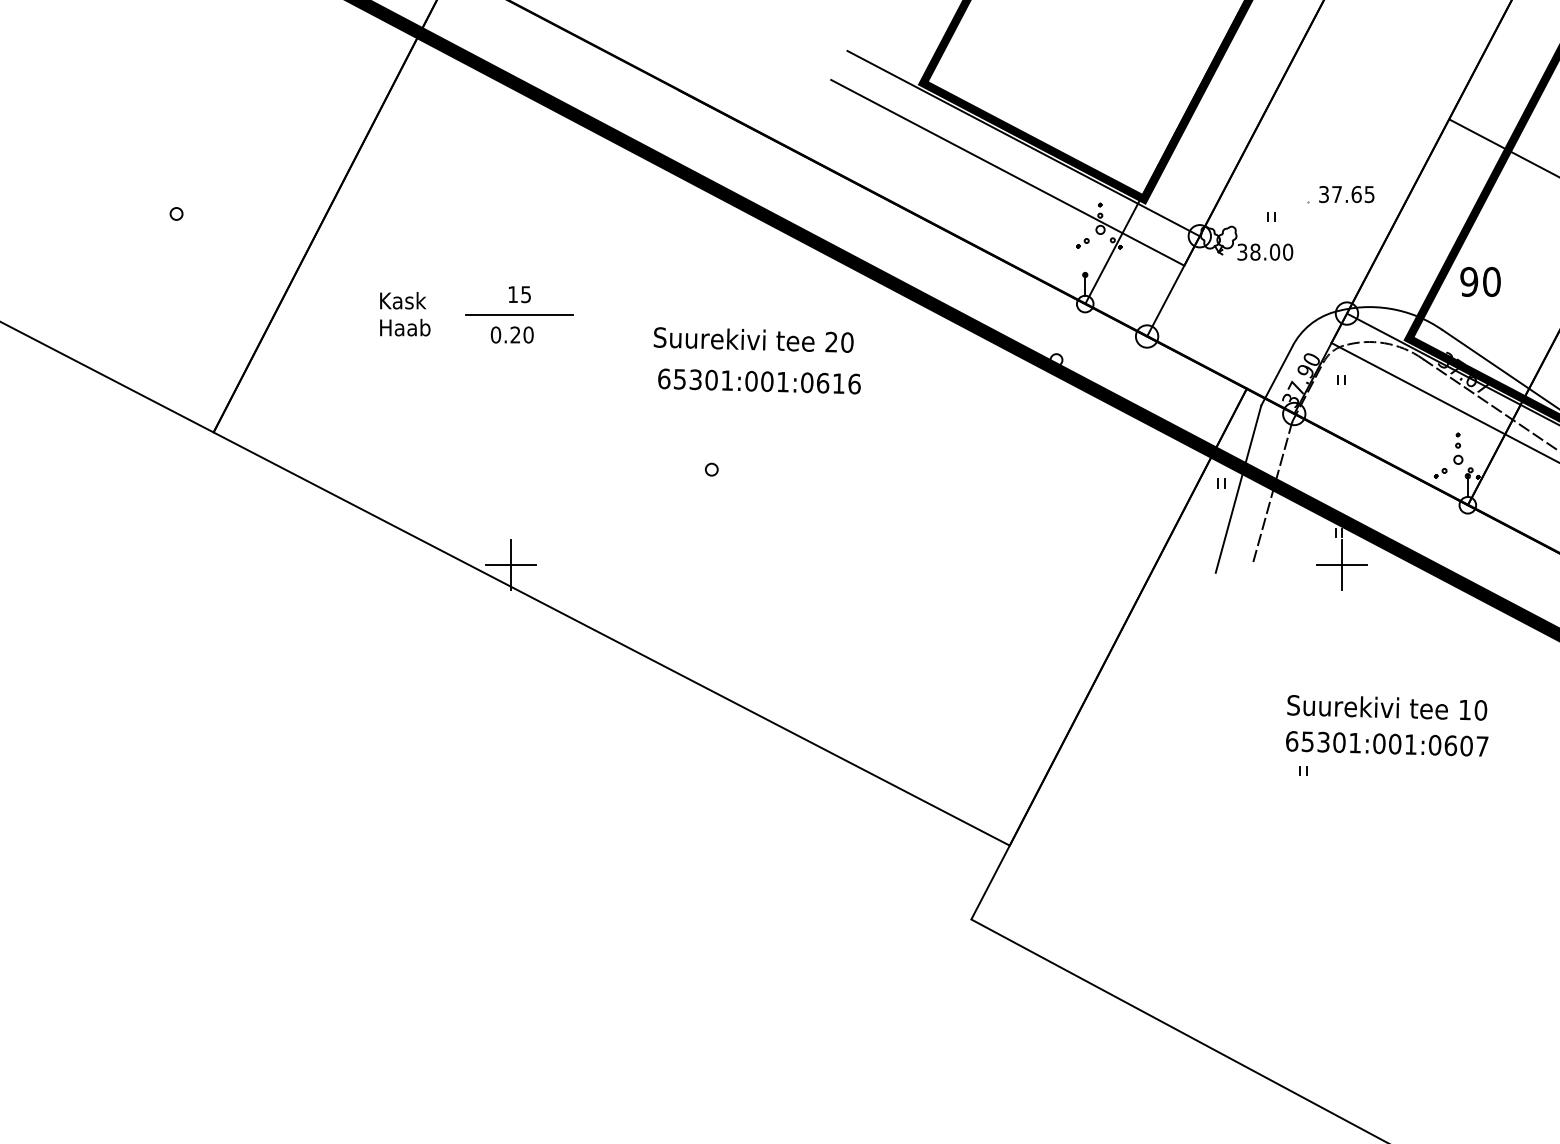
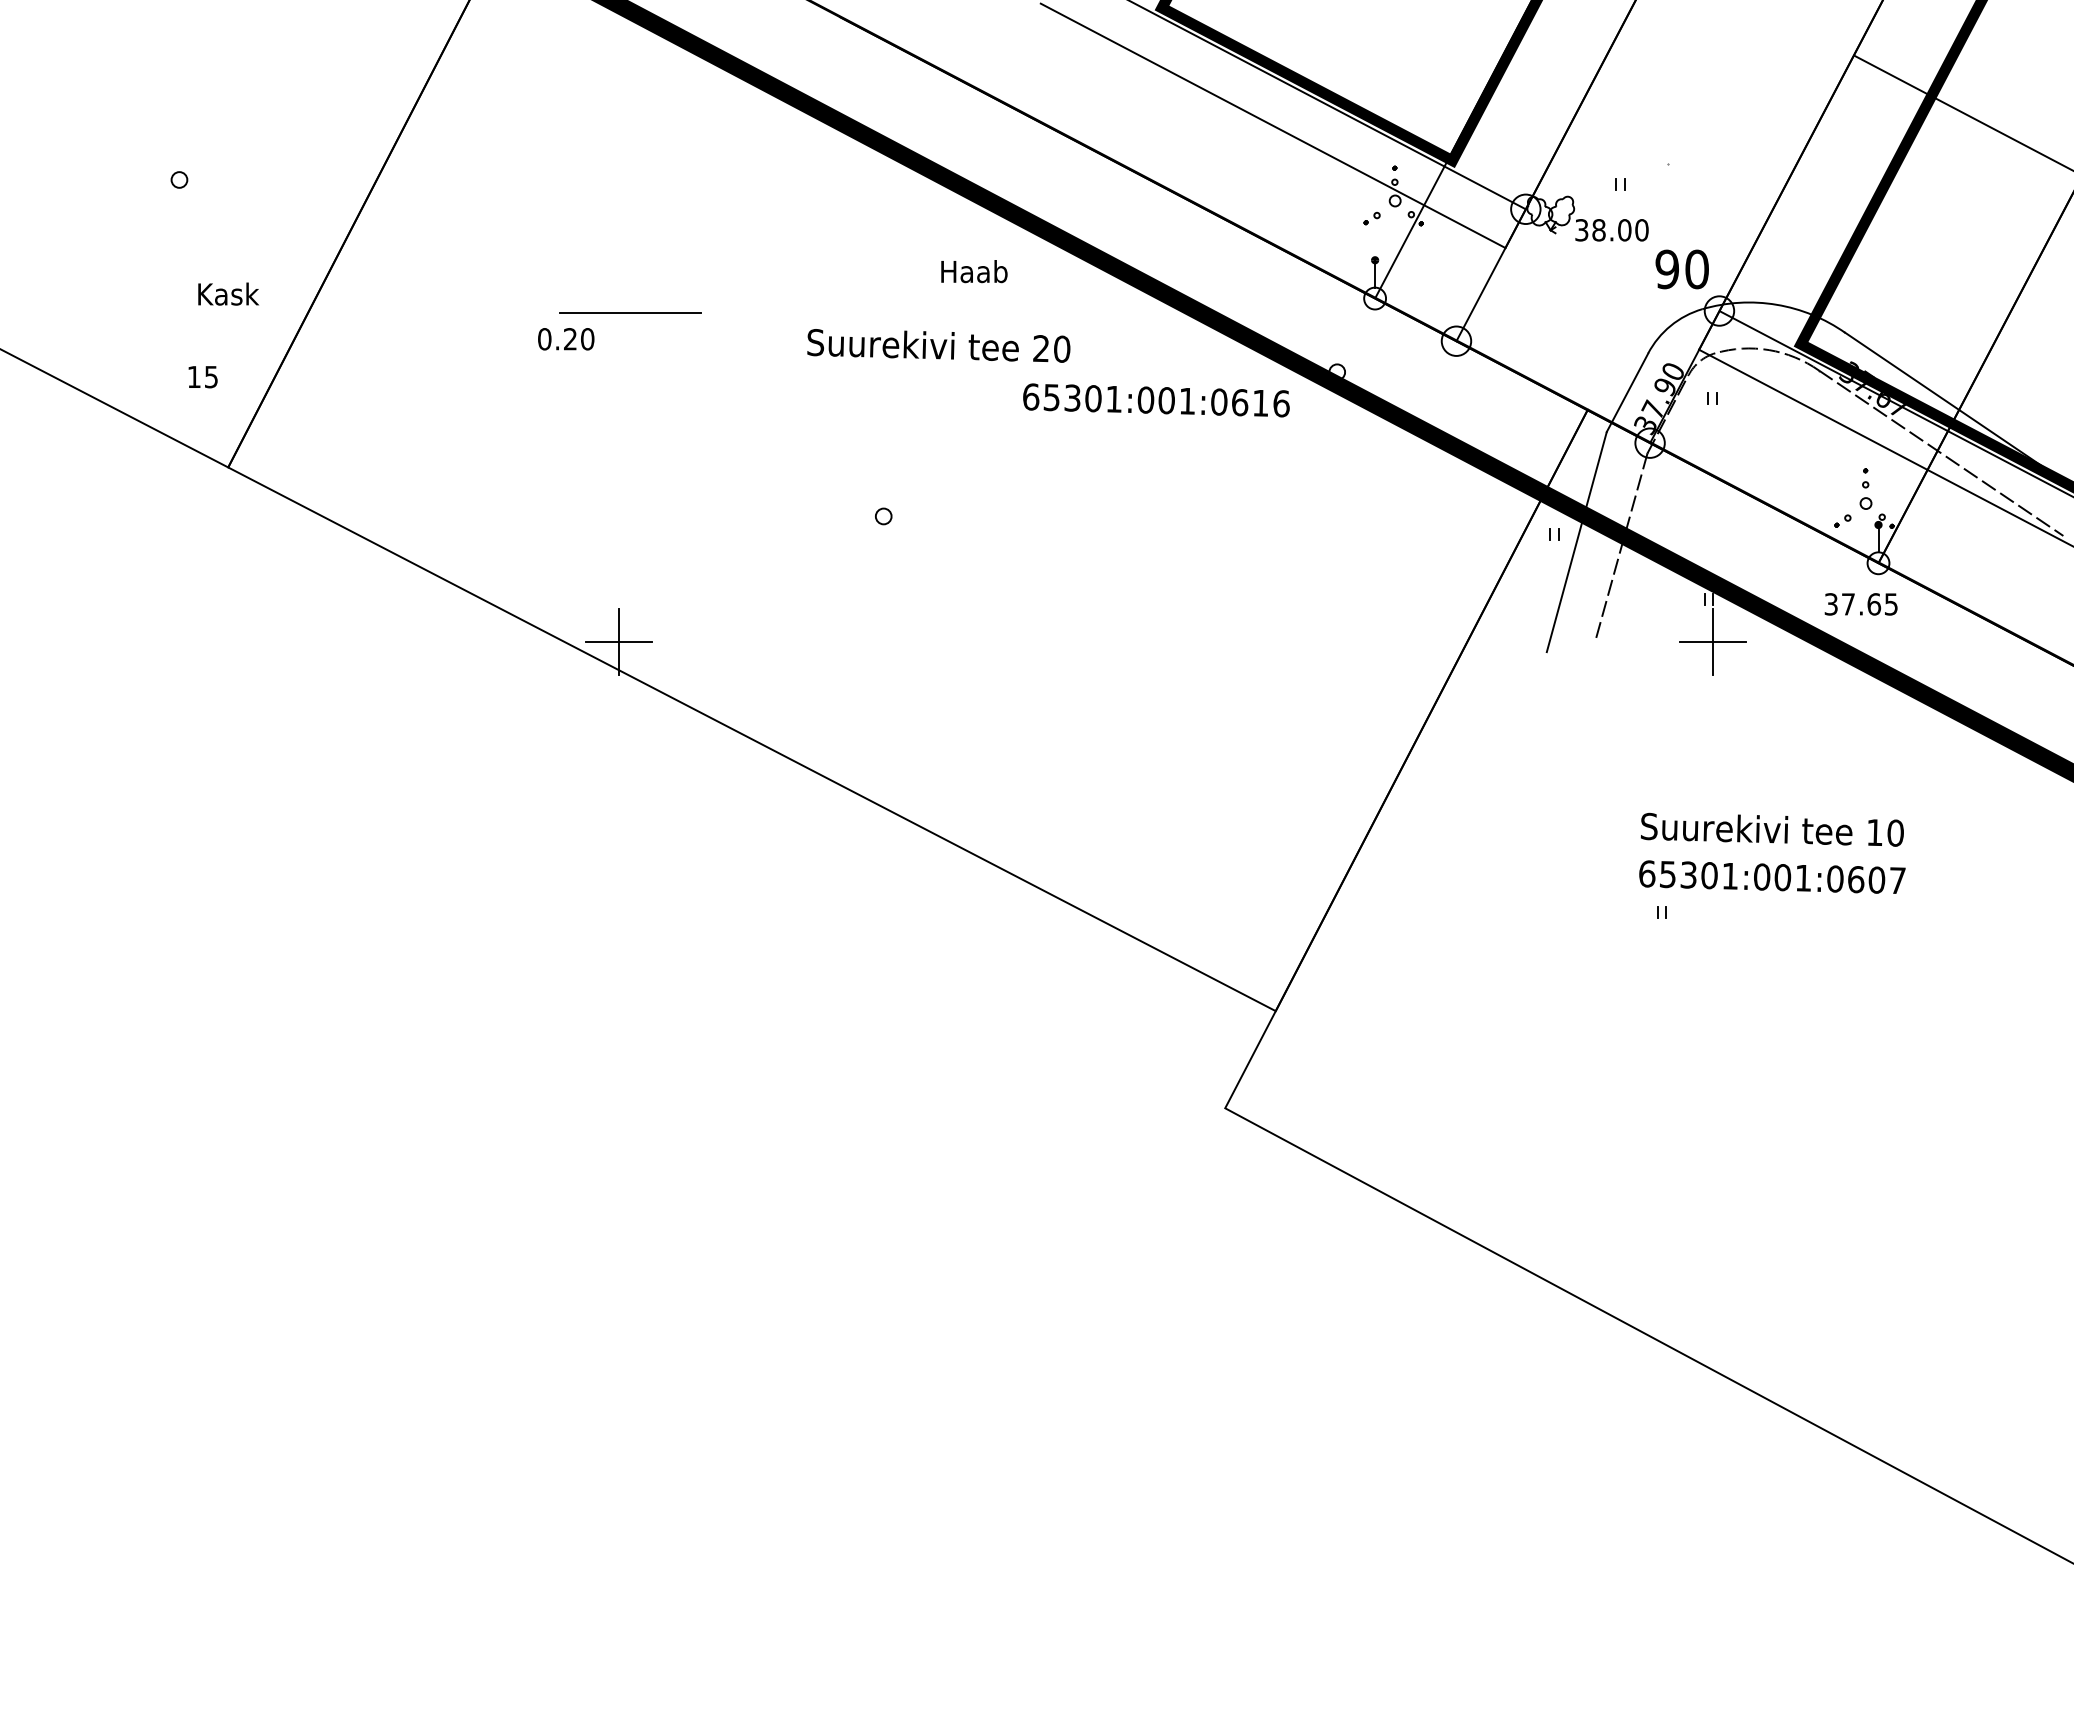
text: (1346, 194) -> (1860, 604), moved
text: (1480, 282) -> (1681, 269), moved
text: (519, 294) -> (202, 377), moved
text: (403, 300) -> (228, 293), moved
text: (405, 327) -> (974, 271), moved
text: (512, 335) -> (566, 339), moved
text: (759, 381) -> (1156, 400), moved

